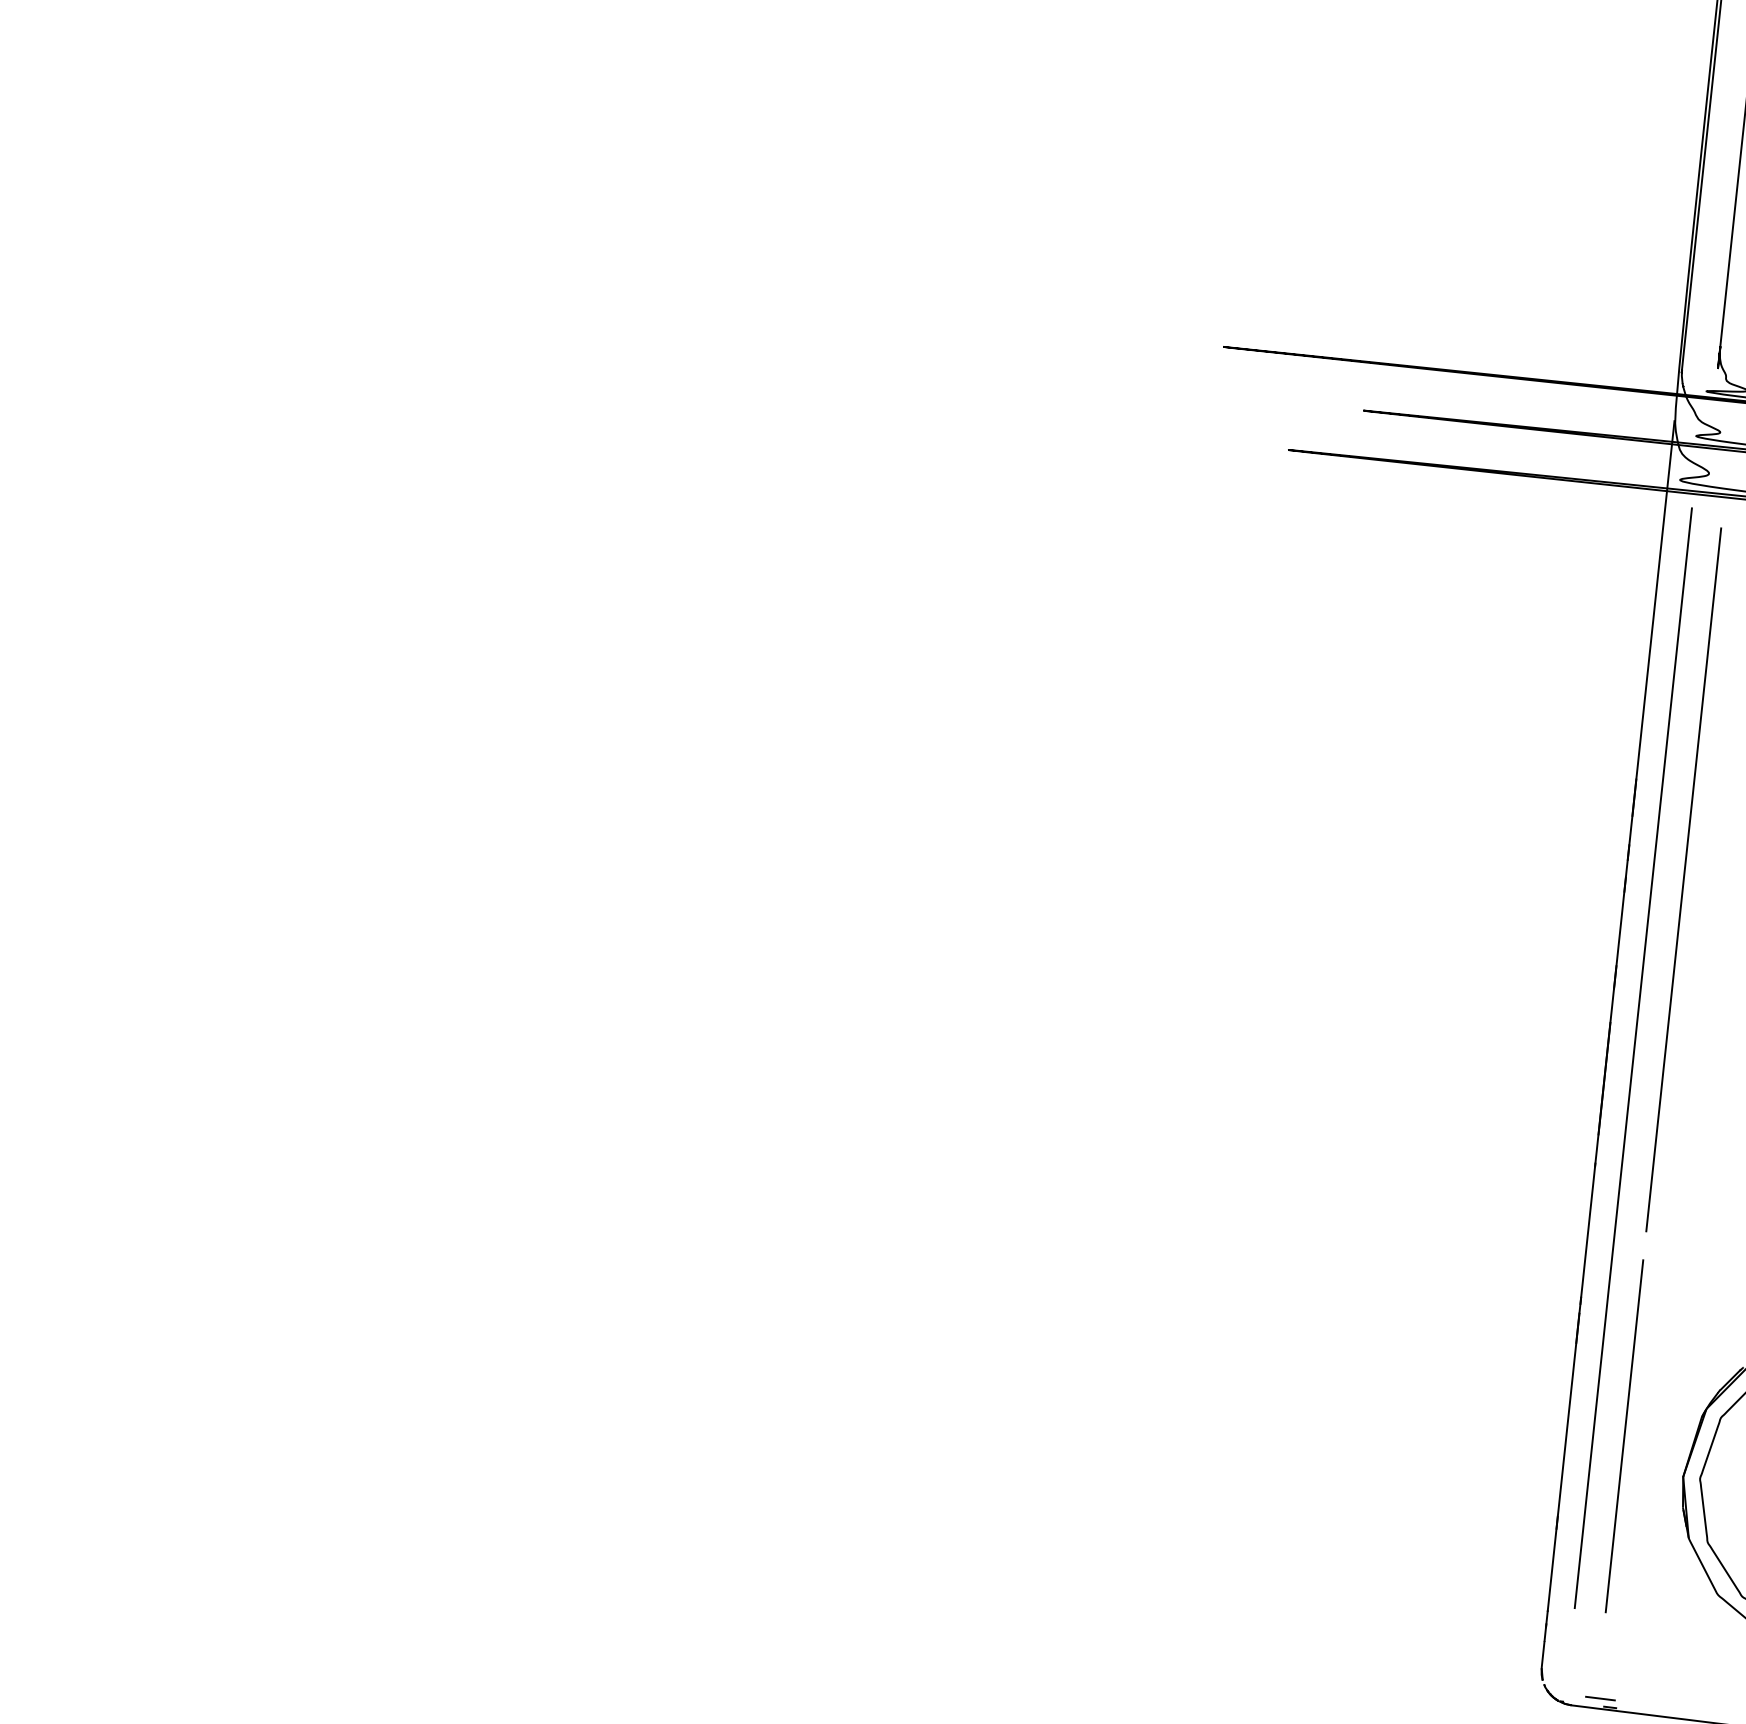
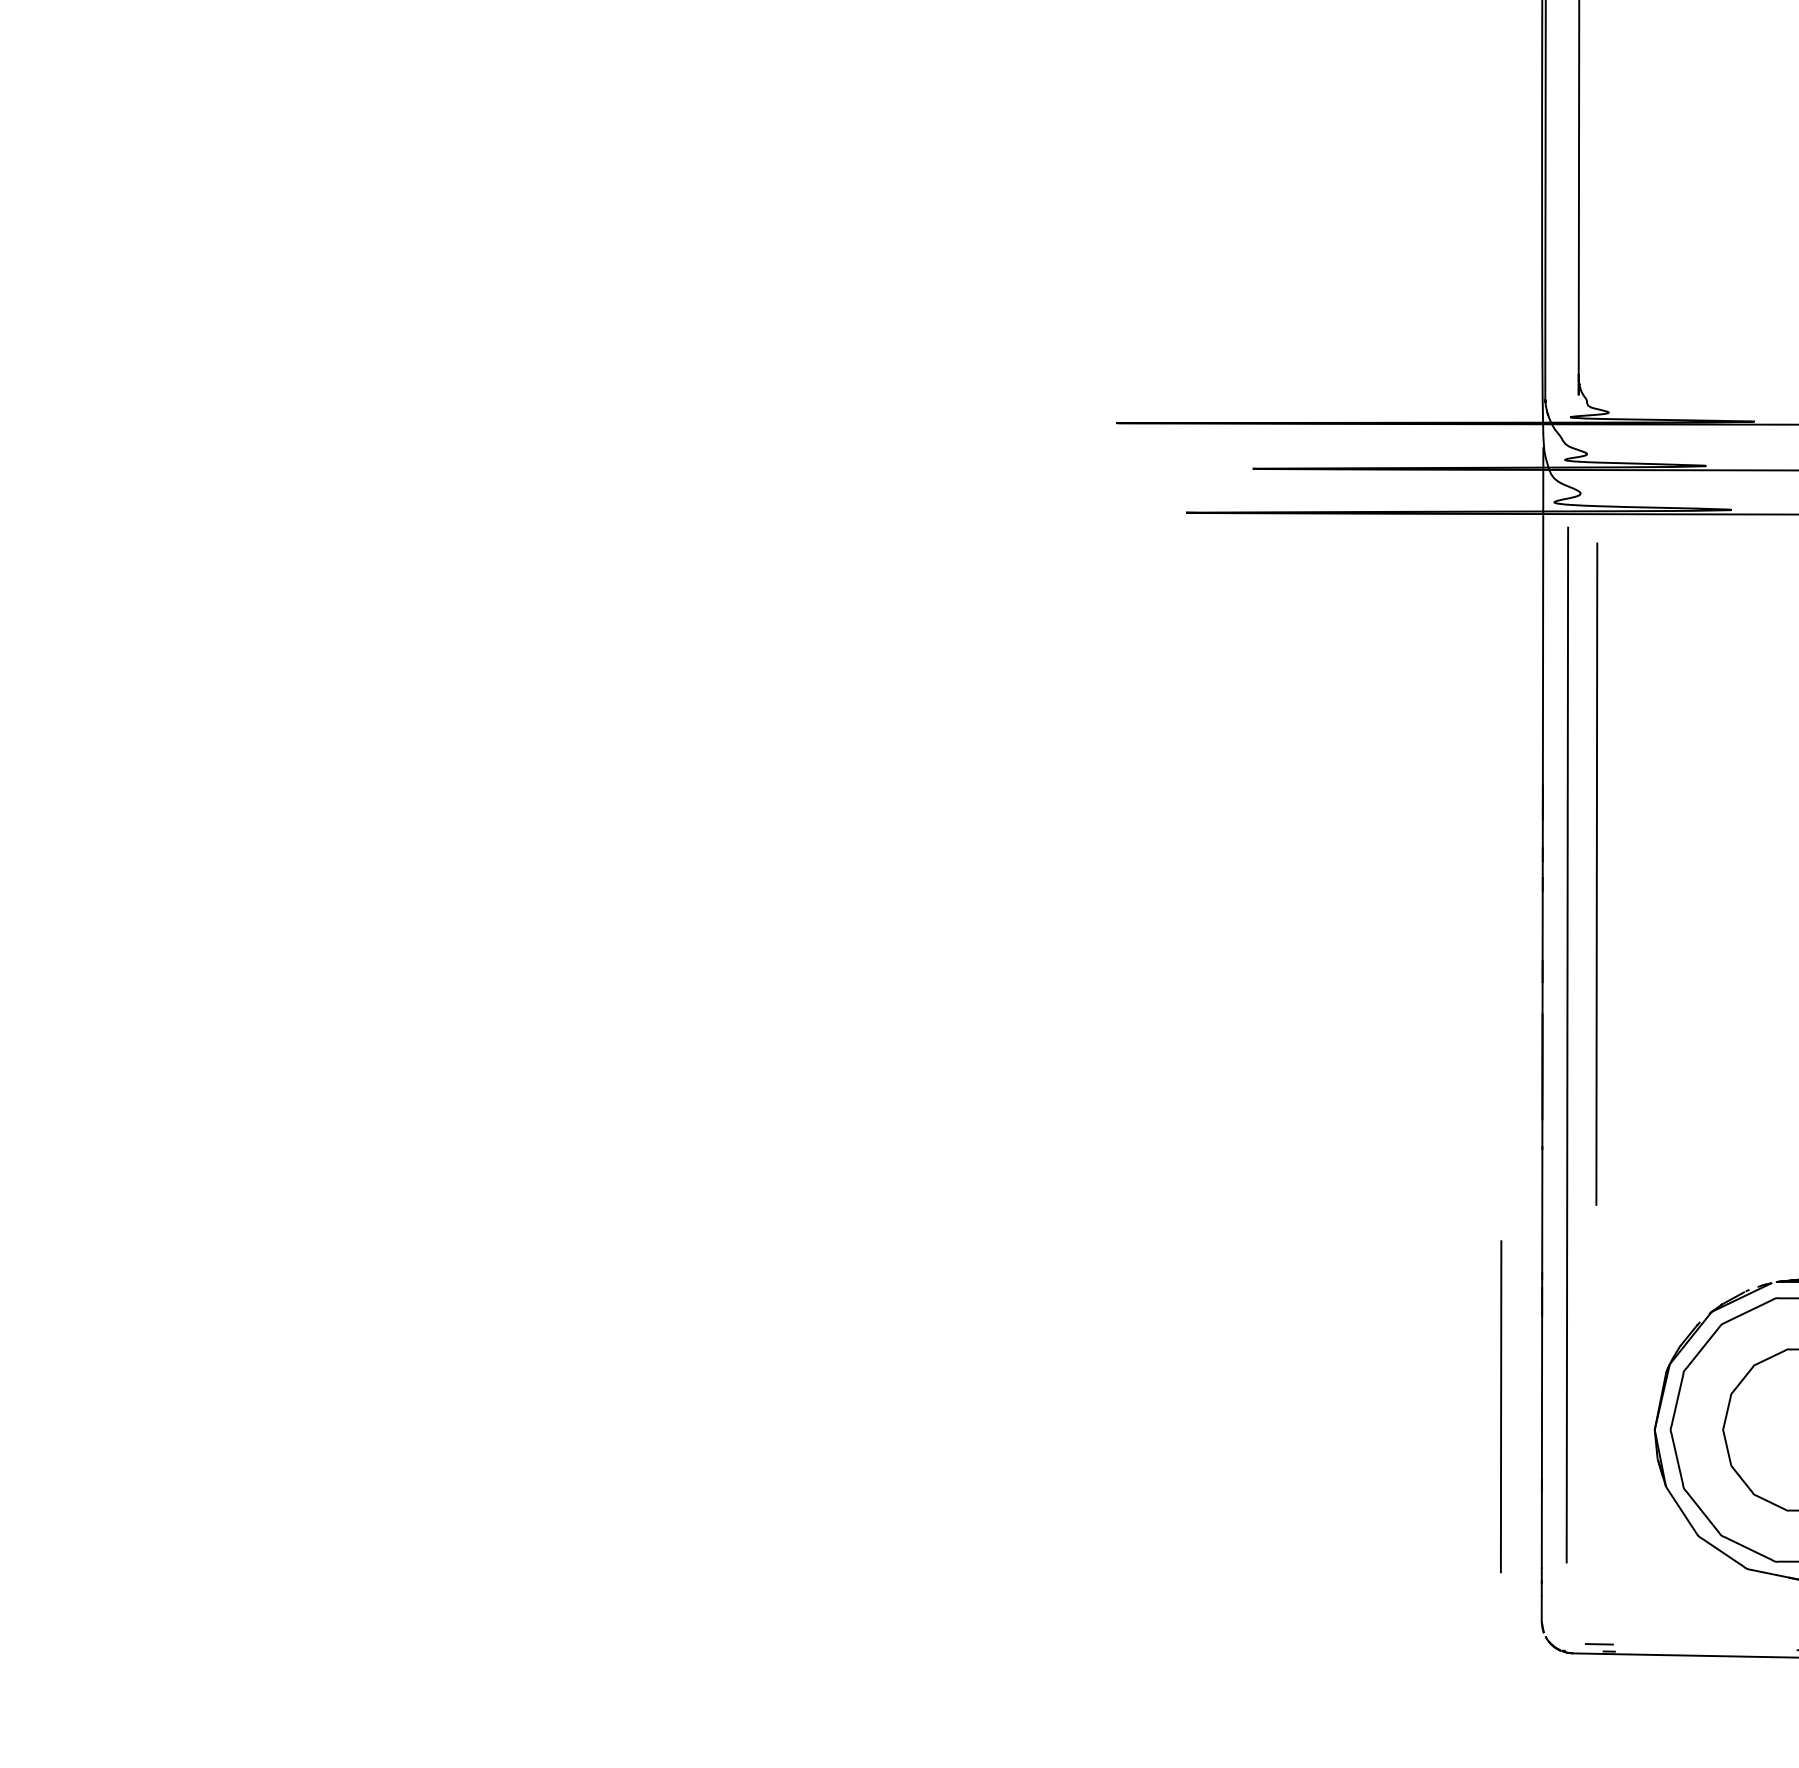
line: (1624, 1436) -> (1501, 1406), moved

